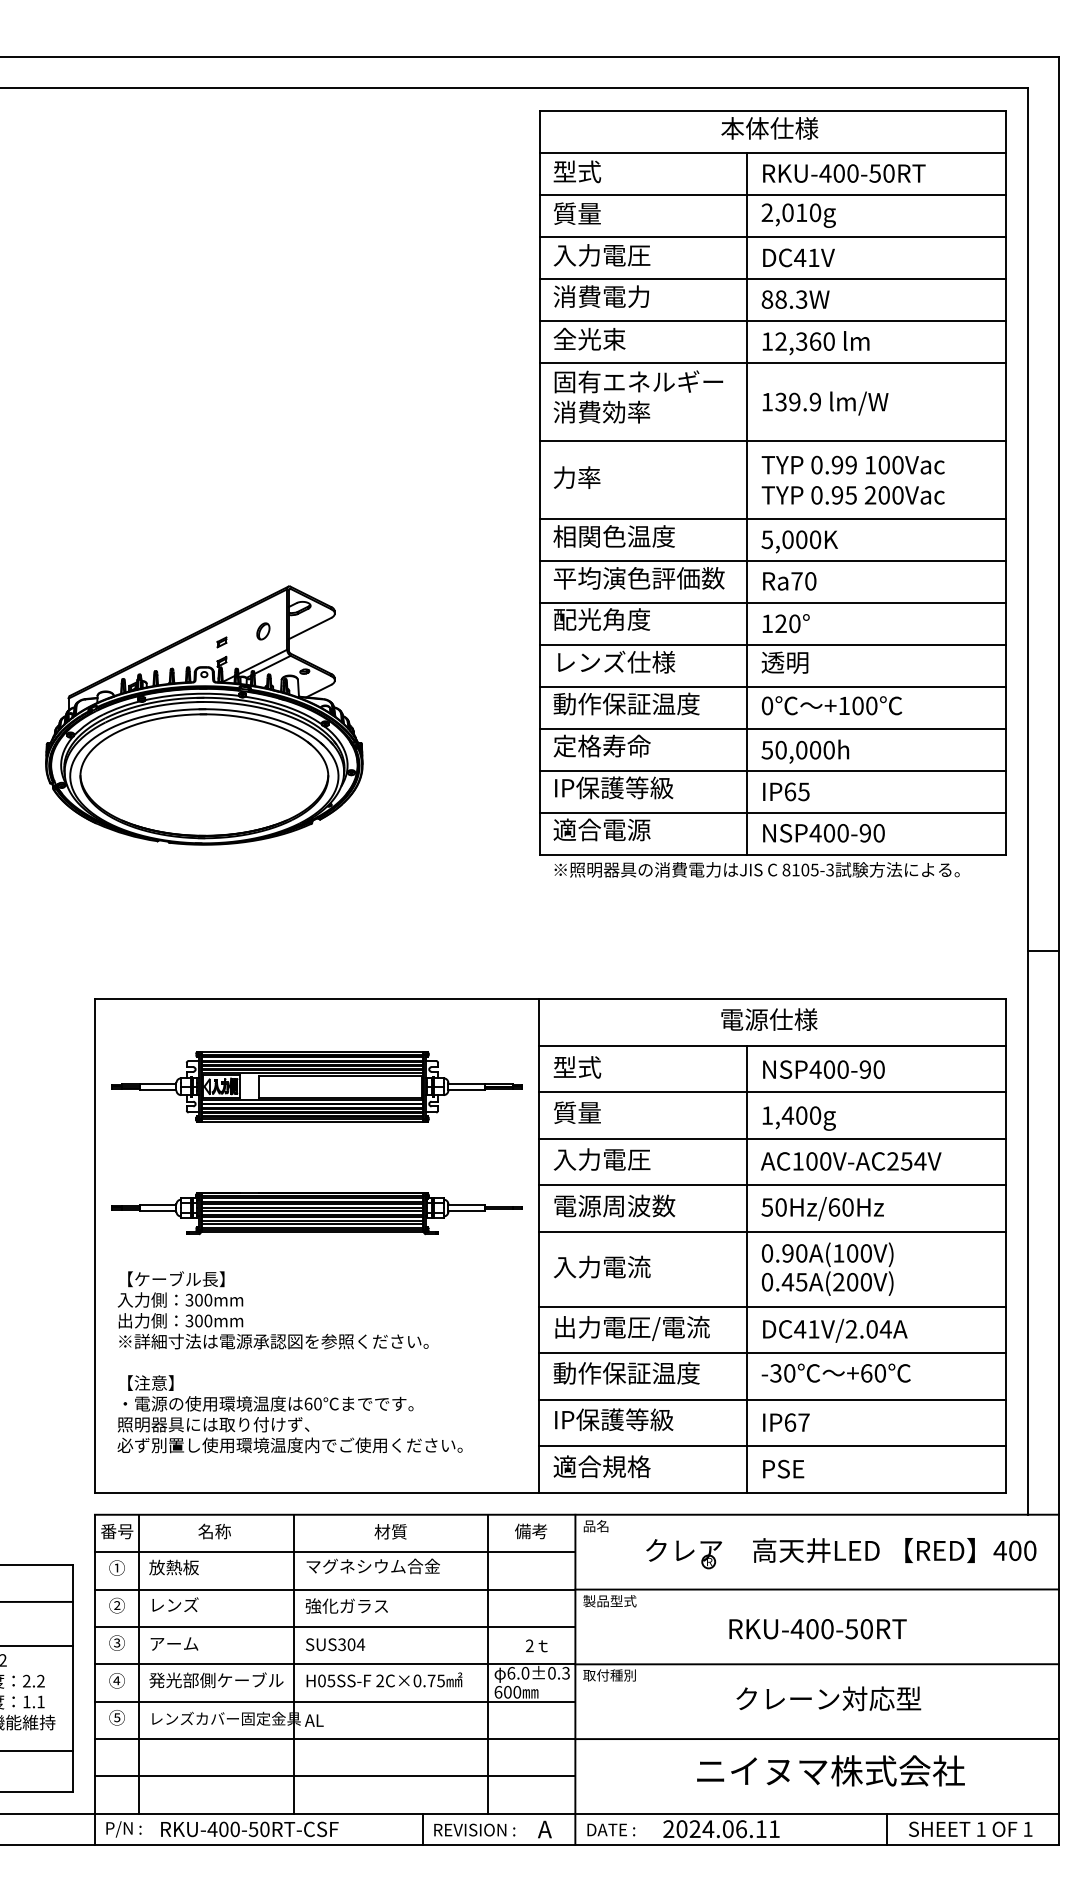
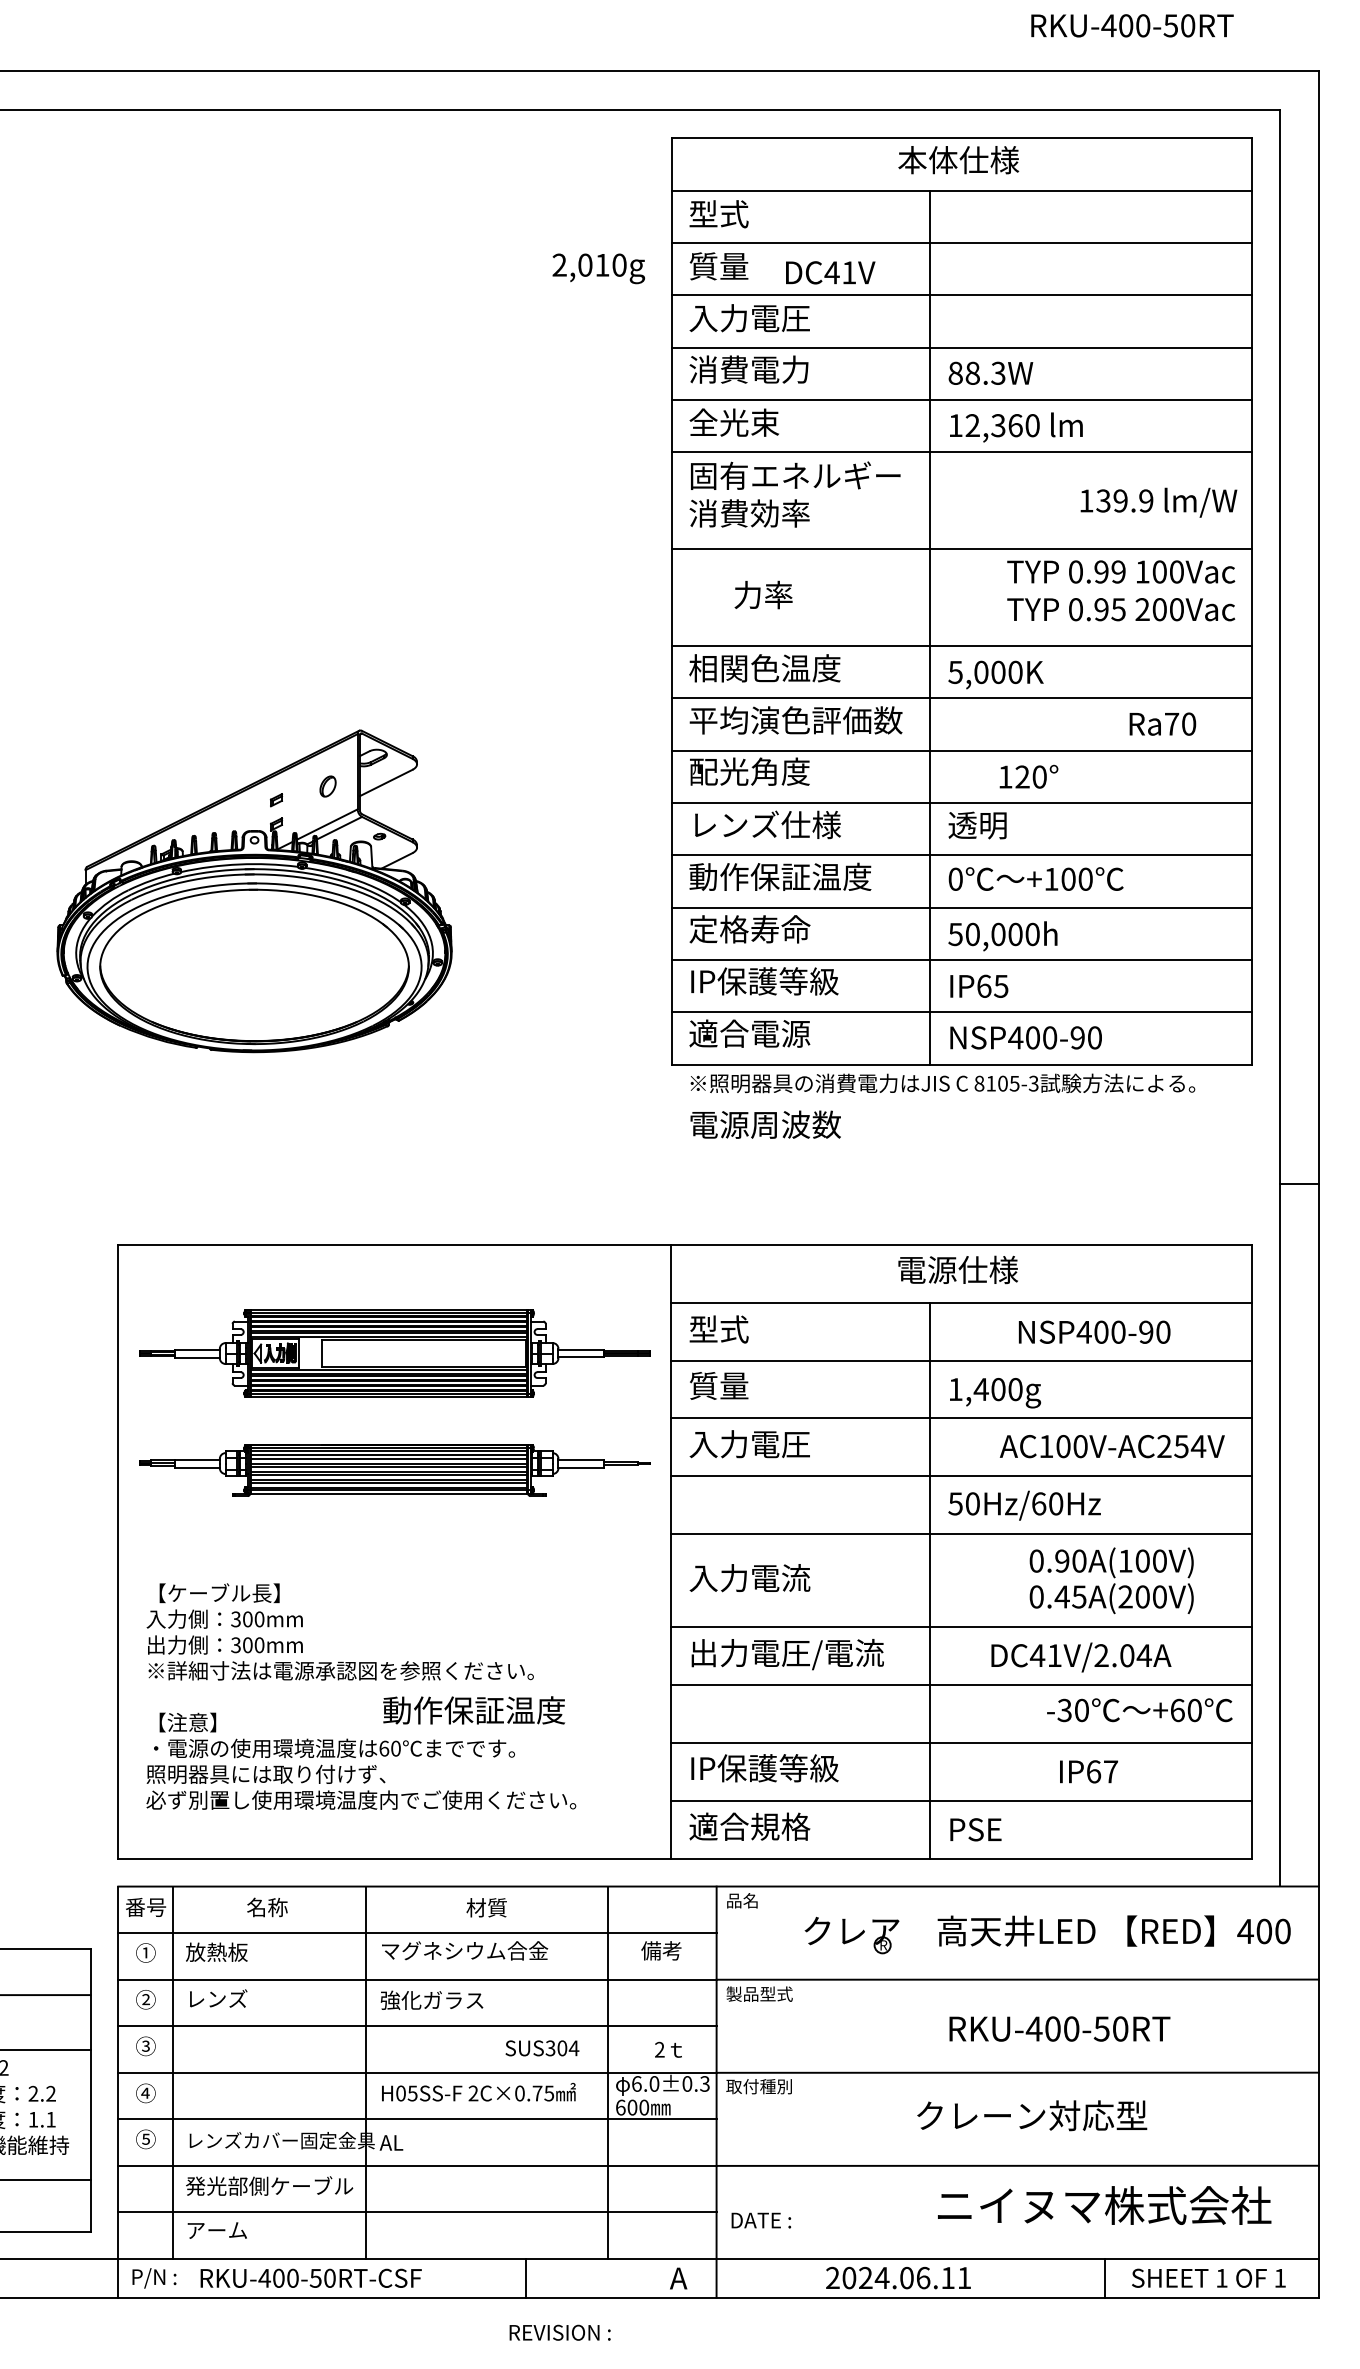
text: (844, 173) -> (1132, 25), moved
text: (798, 215) -> (598, 268), moved
text: (798, 257) -> (830, 272), moved
text: (825, 403) -> (1158, 502), moved
text: (577, 477) -> (764, 594), moved
text: (852, 479) -> (1120, 589), moved
text: (789, 581) -> (1162, 724), moved
text: (785, 623) -> (1028, 776), moved
text: (823, 1069) -> (1094, 1332), moved
text: (851, 1161) -> (1112, 1446), moved
text: (614, 1205) -> (765, 1124), moved
part: (316, 1213) -> (394, 1470), moved
text: (827, 1268) -> (1111, 1579), moved
text: (835, 1330) -> (1081, 1657), moved
text: (835, 1372) -> (1138, 1709), moved
text: (626, 1373) -> (473, 1710), moved
text: (786, 1422) -> (1089, 1771), moved
text: (531, 1531) -> (661, 1950), moved
text: (817, 1629) -> (1059, 2029), moved
text: (174, 1643) -> (217, 2229), moved
text: (335, 1644) -> (542, 2048), moved
text: (216, 1680) -> (269, 2186), moved
text: (830, 1770) -> (1104, 2205), moved
text: (474, 1829) -> (559, 2332), moved
text: (611, 1829) -> (761, 2219), moved

